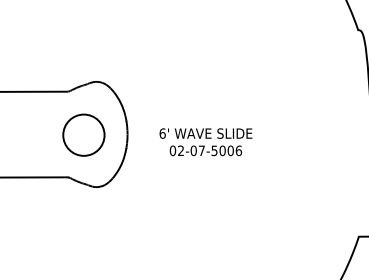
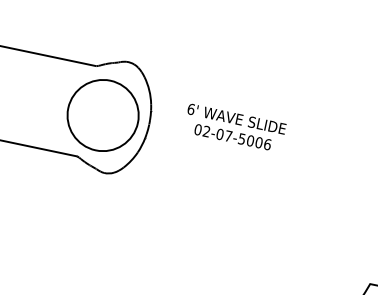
circle: (83, 134) -> (102, 114), size x1.6
text: (205, 142) -> (234, 128), moved

